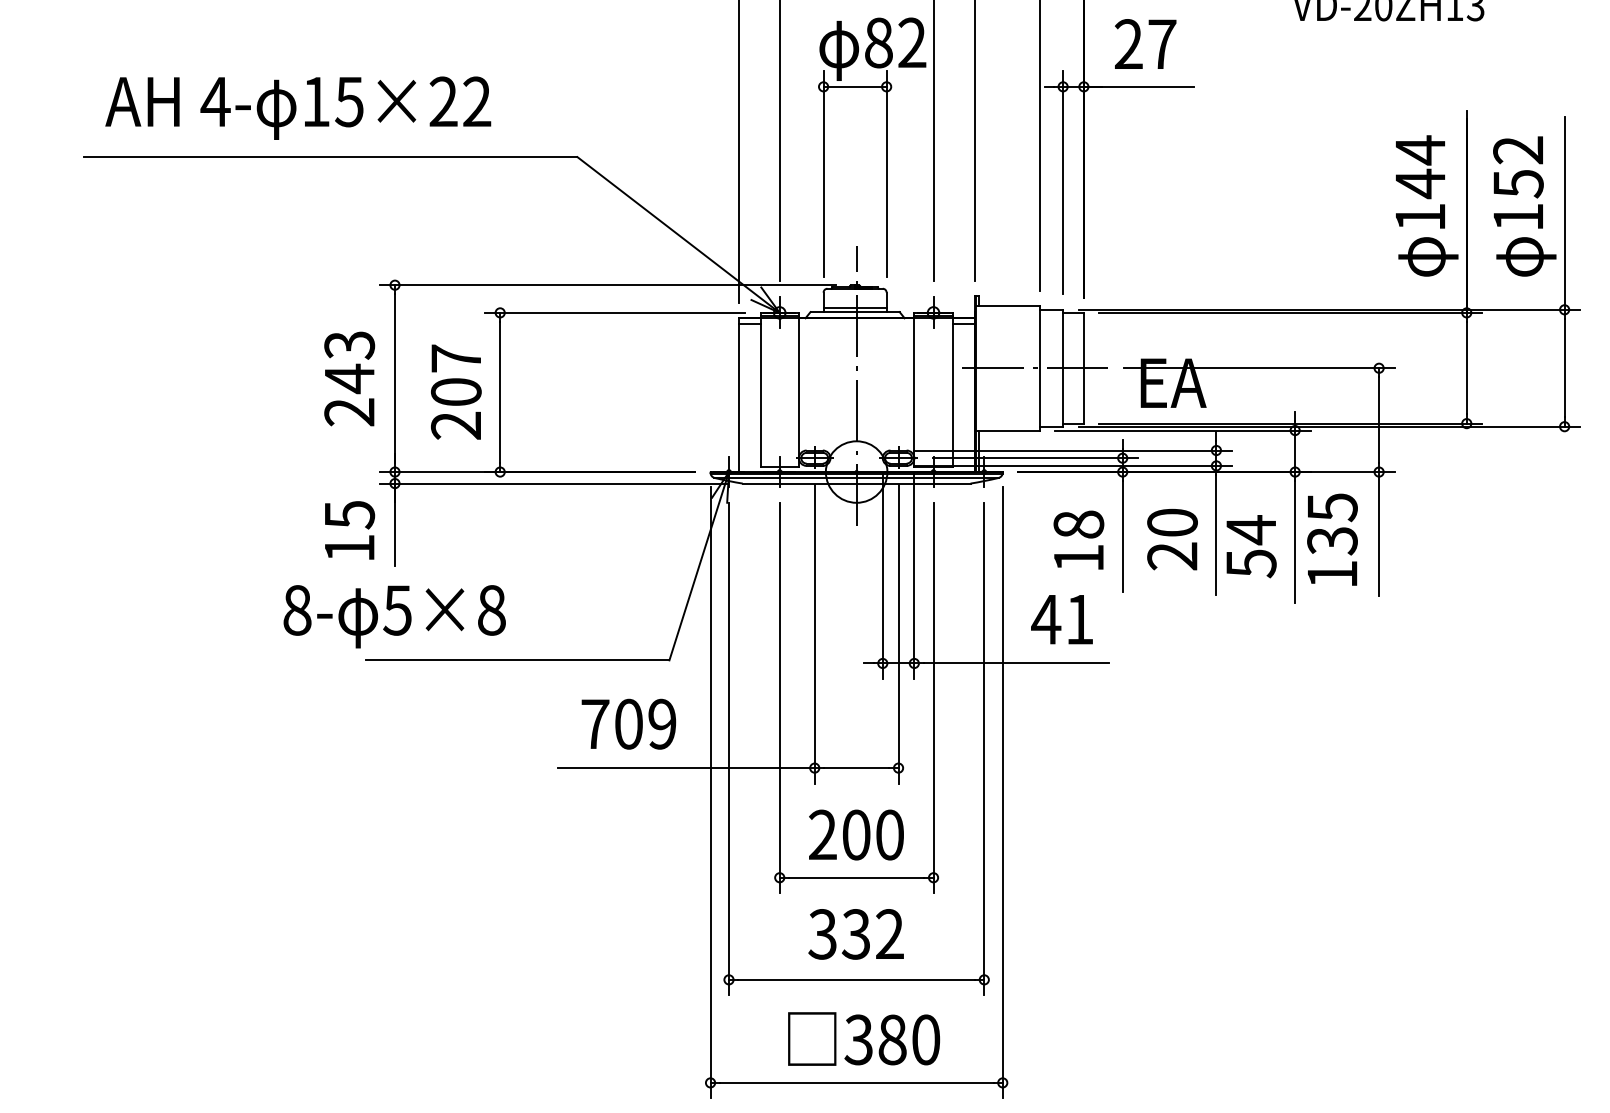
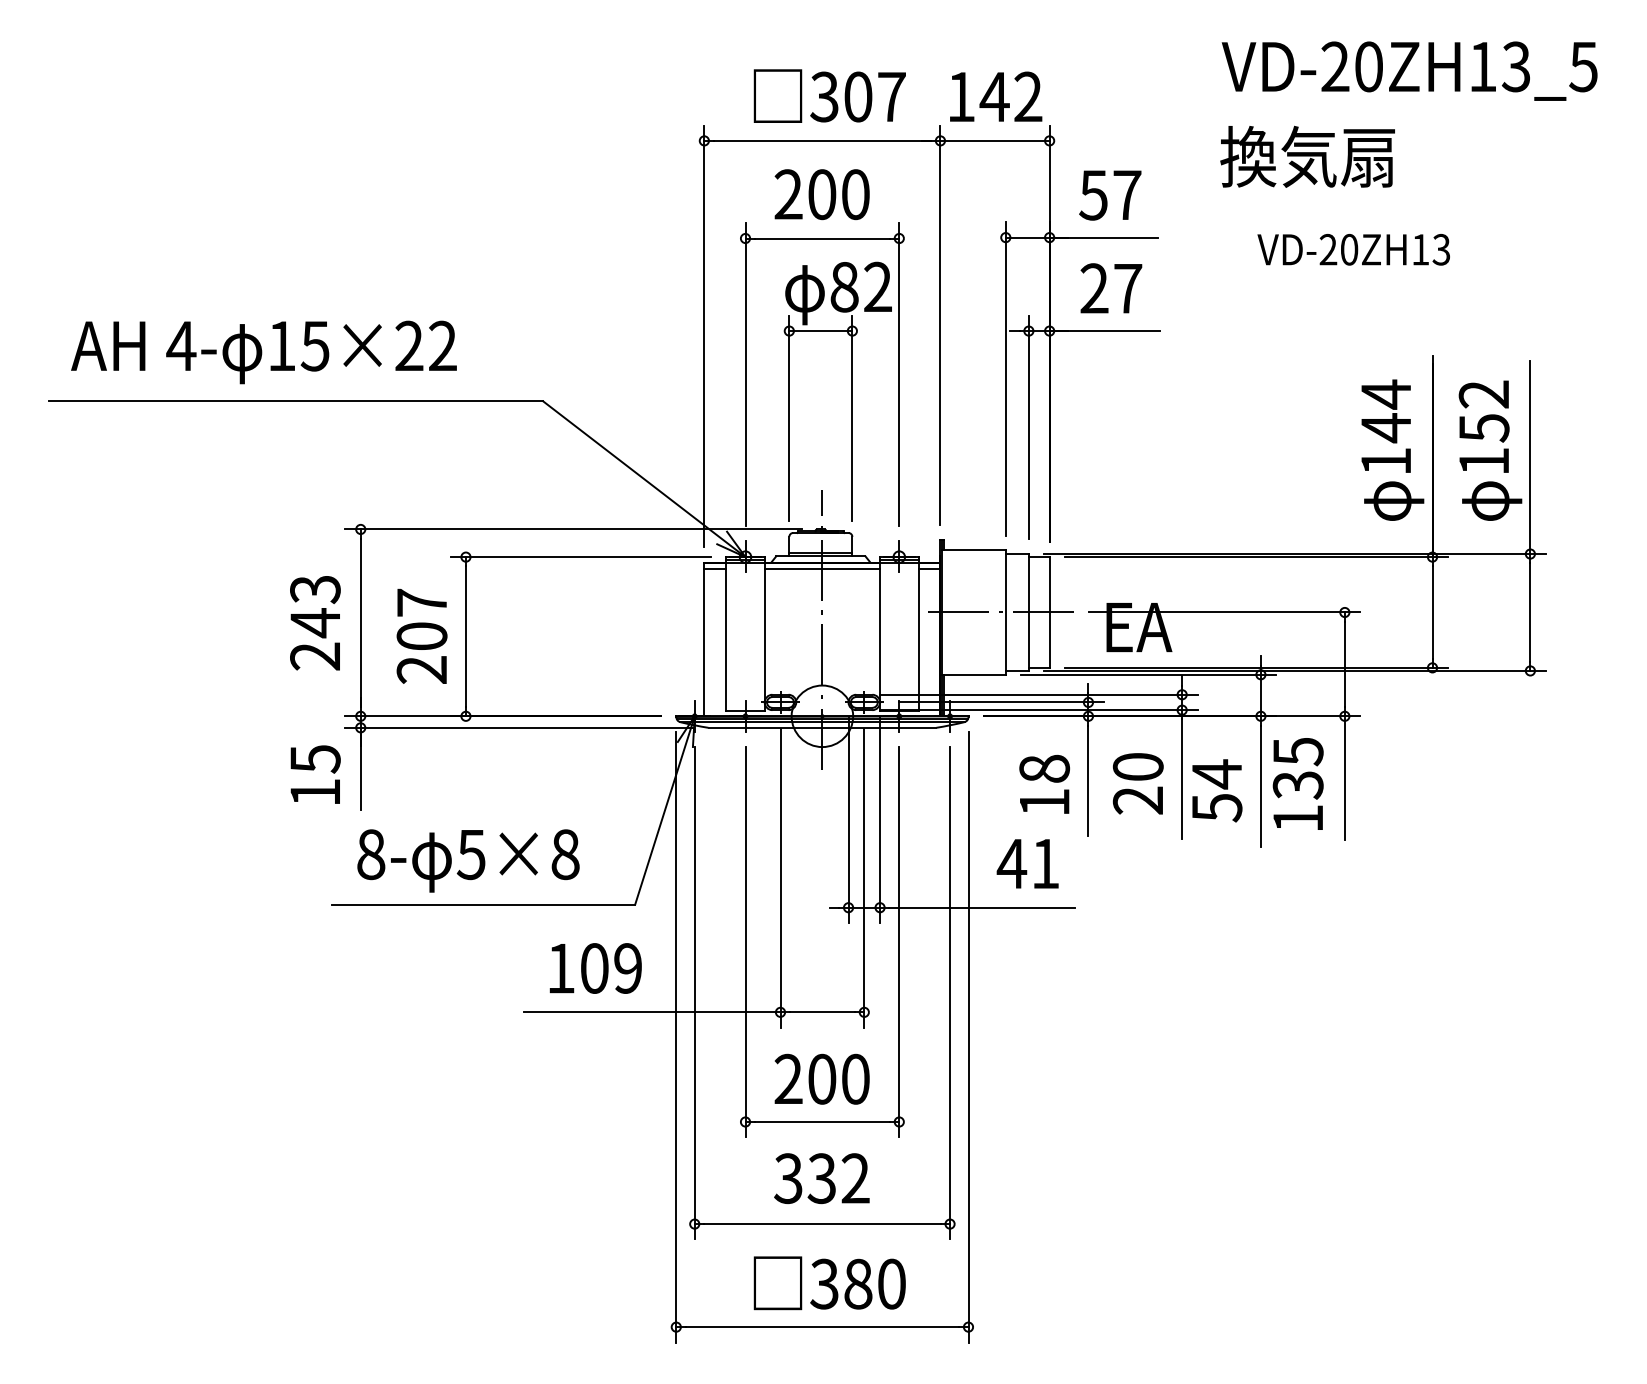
line: (856, 324) -> (822, 568), added
text: (394, 616) -> (468, 860), moved
text: (595, 724) -> (561, 968), 709 -> 109

